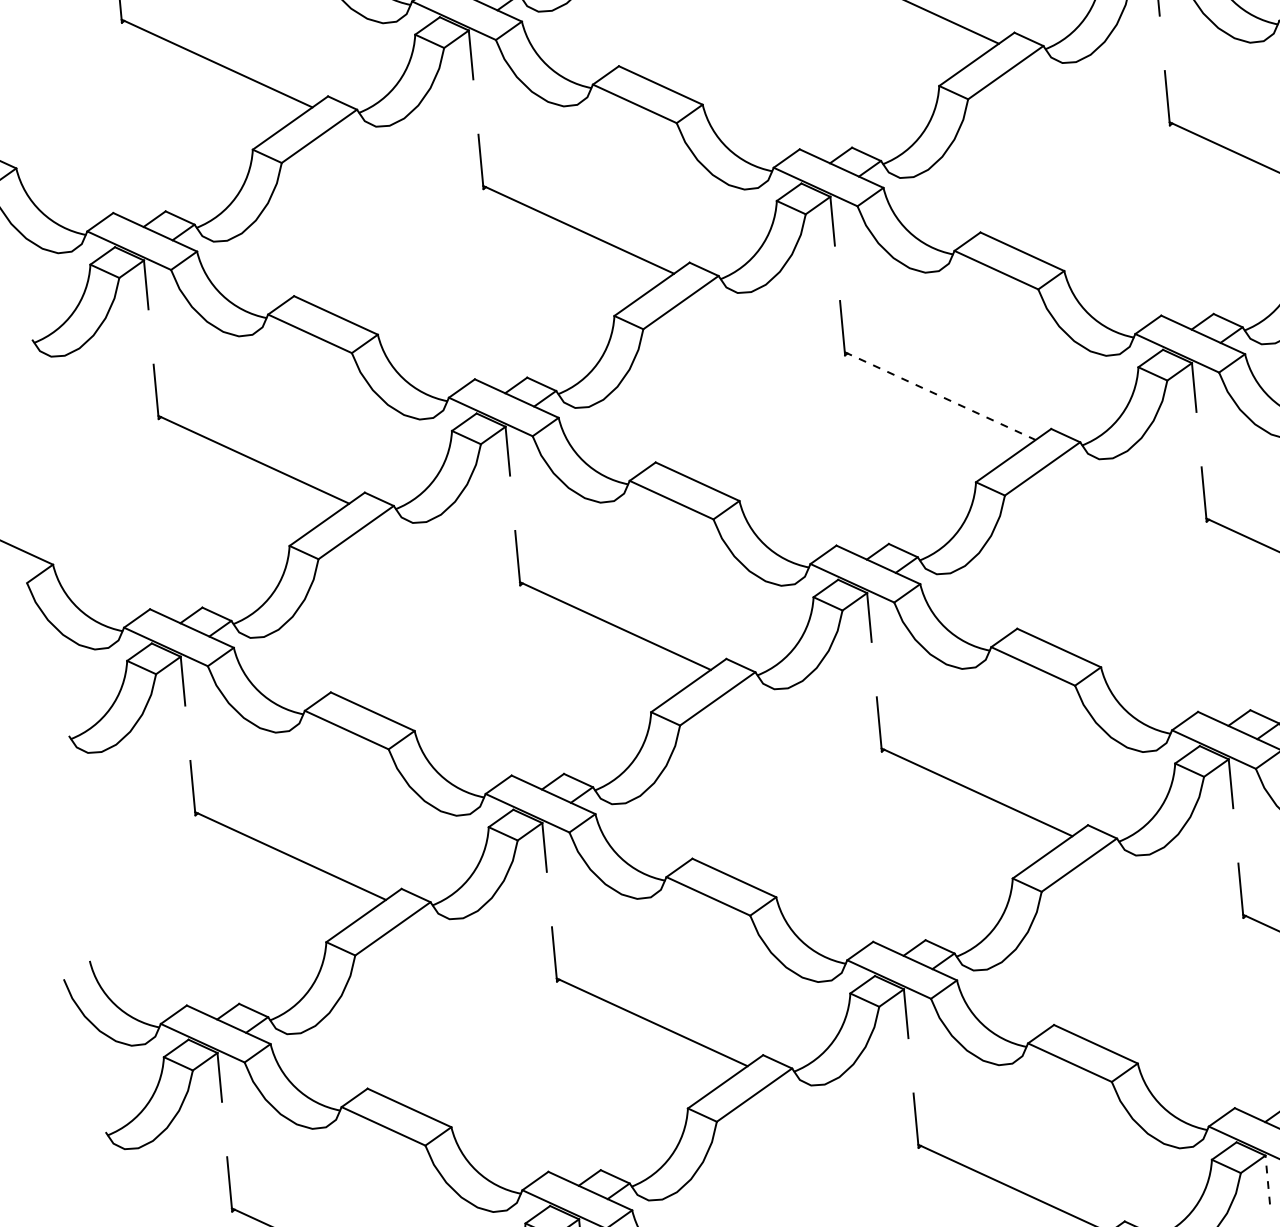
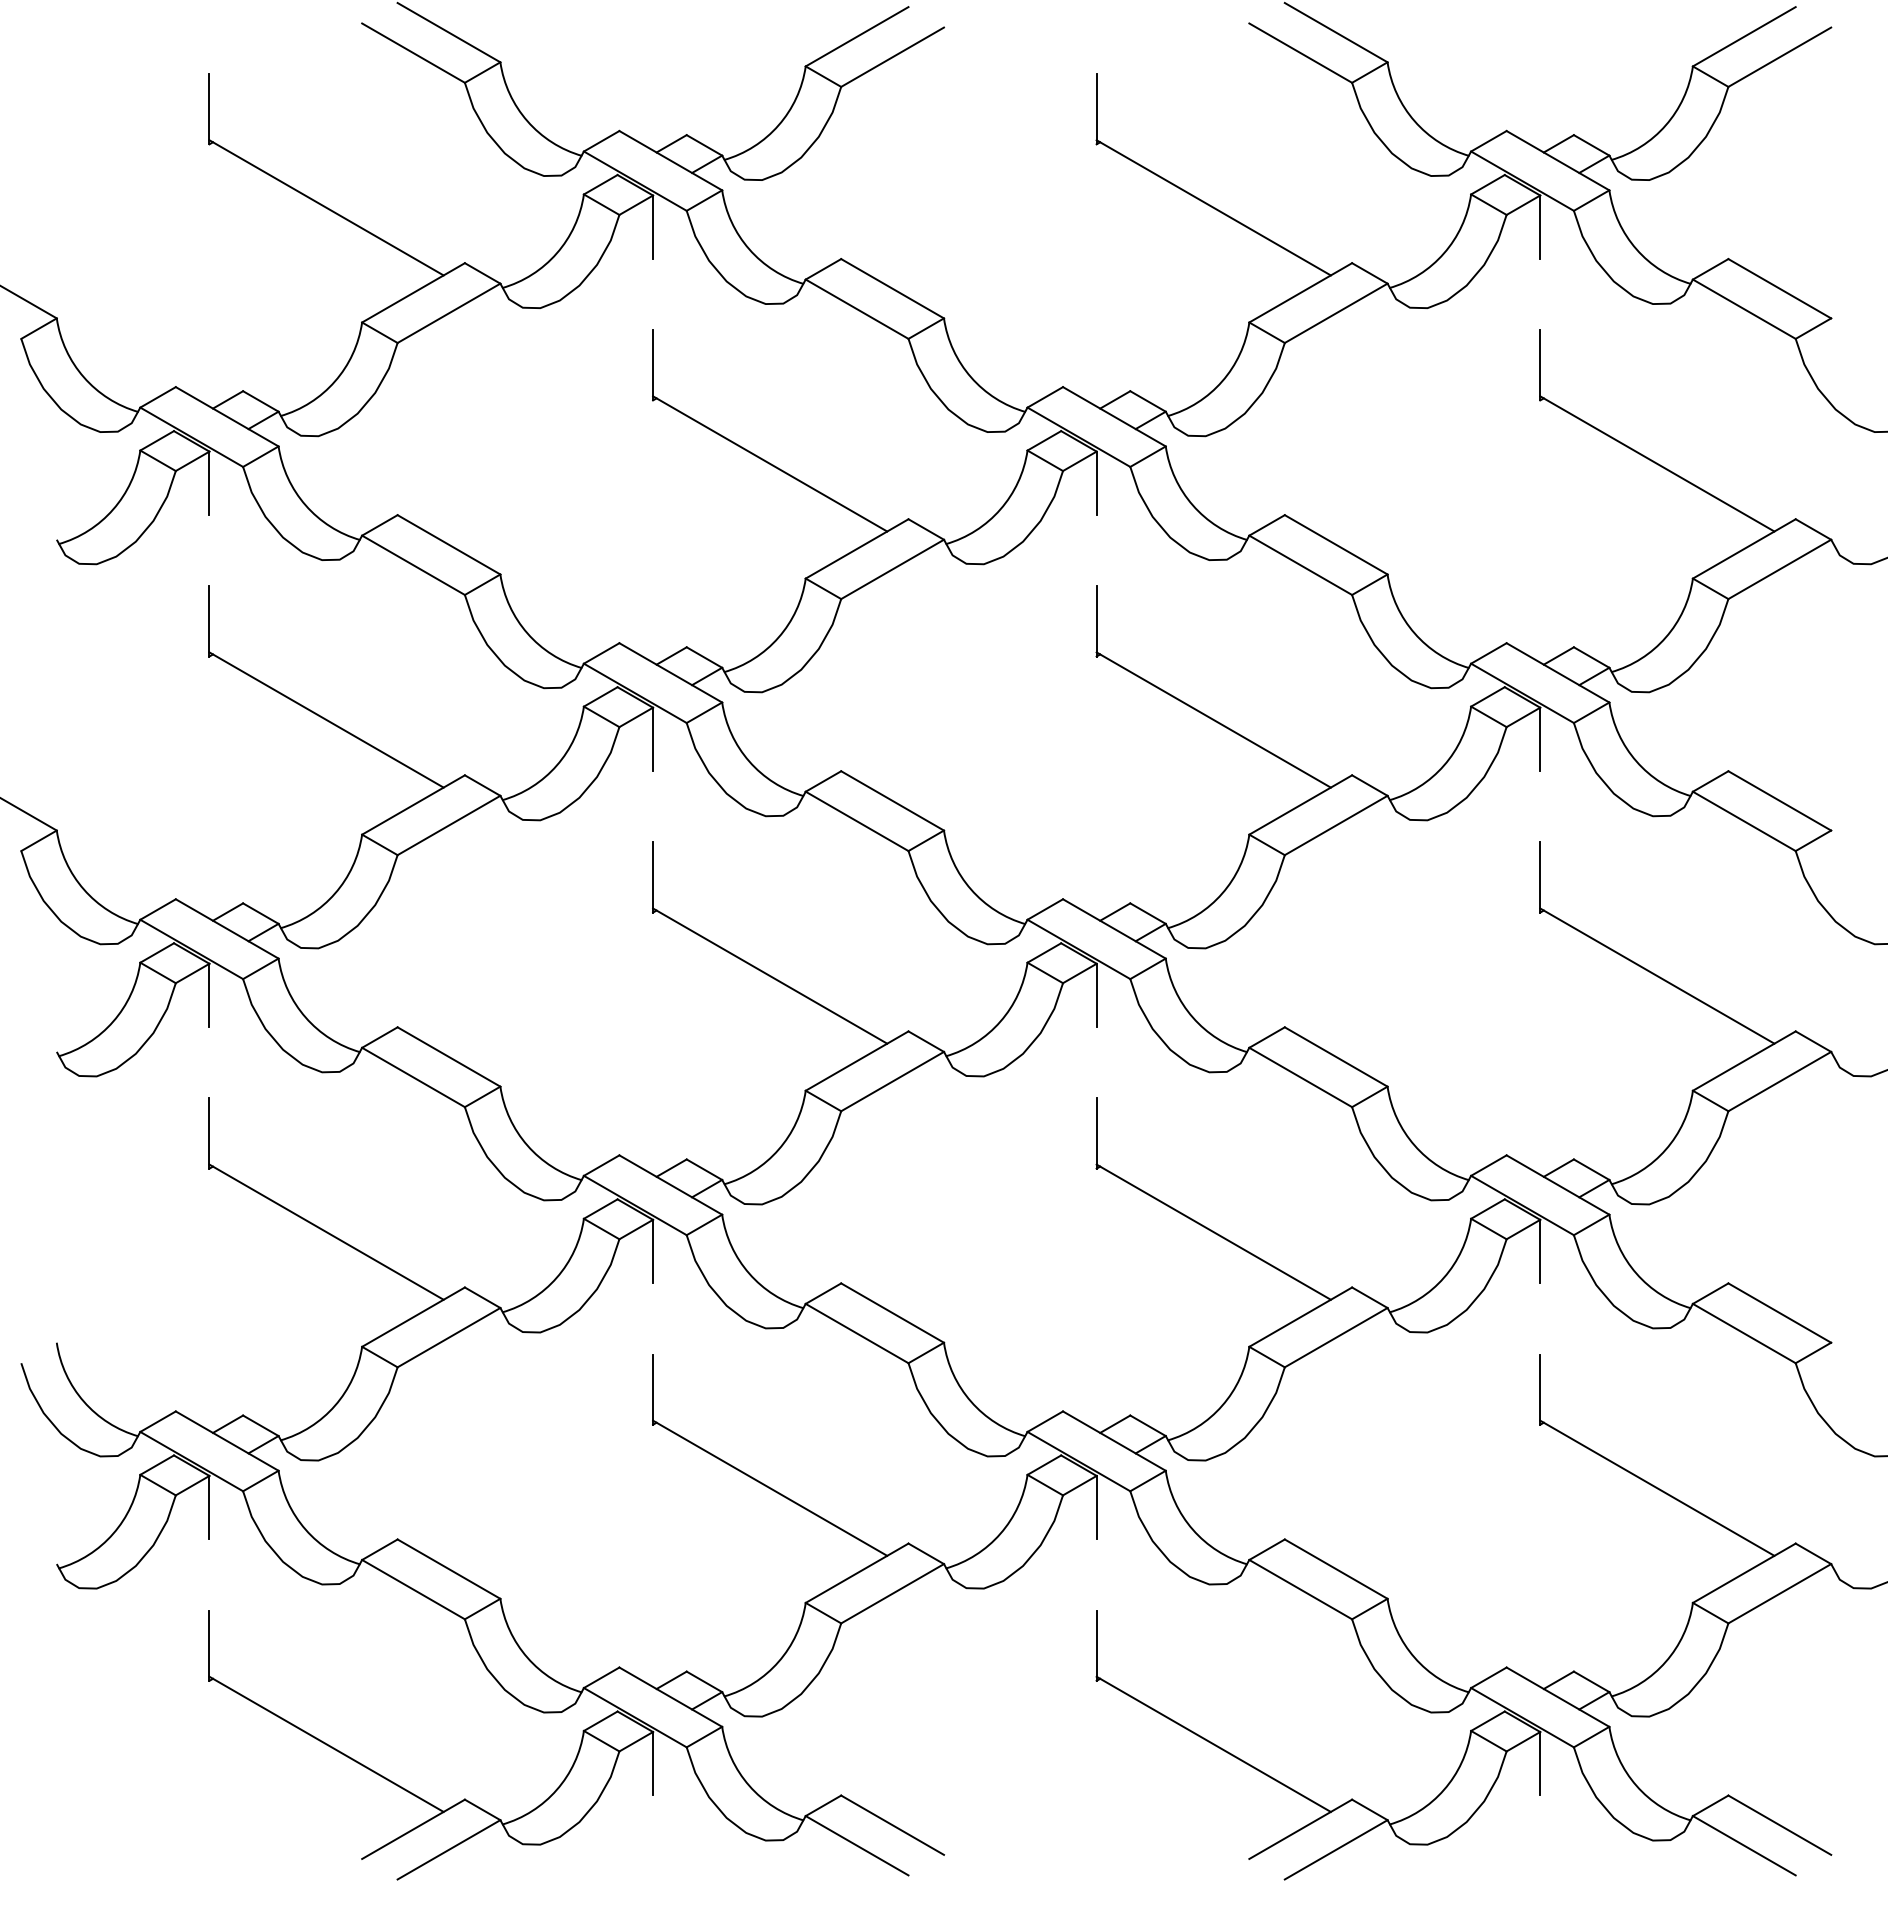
line: (940, 396) -> (1214, 720), dashed -> solid
line: (1267, 1179) -> (1540, 1763), dashed -> solid

